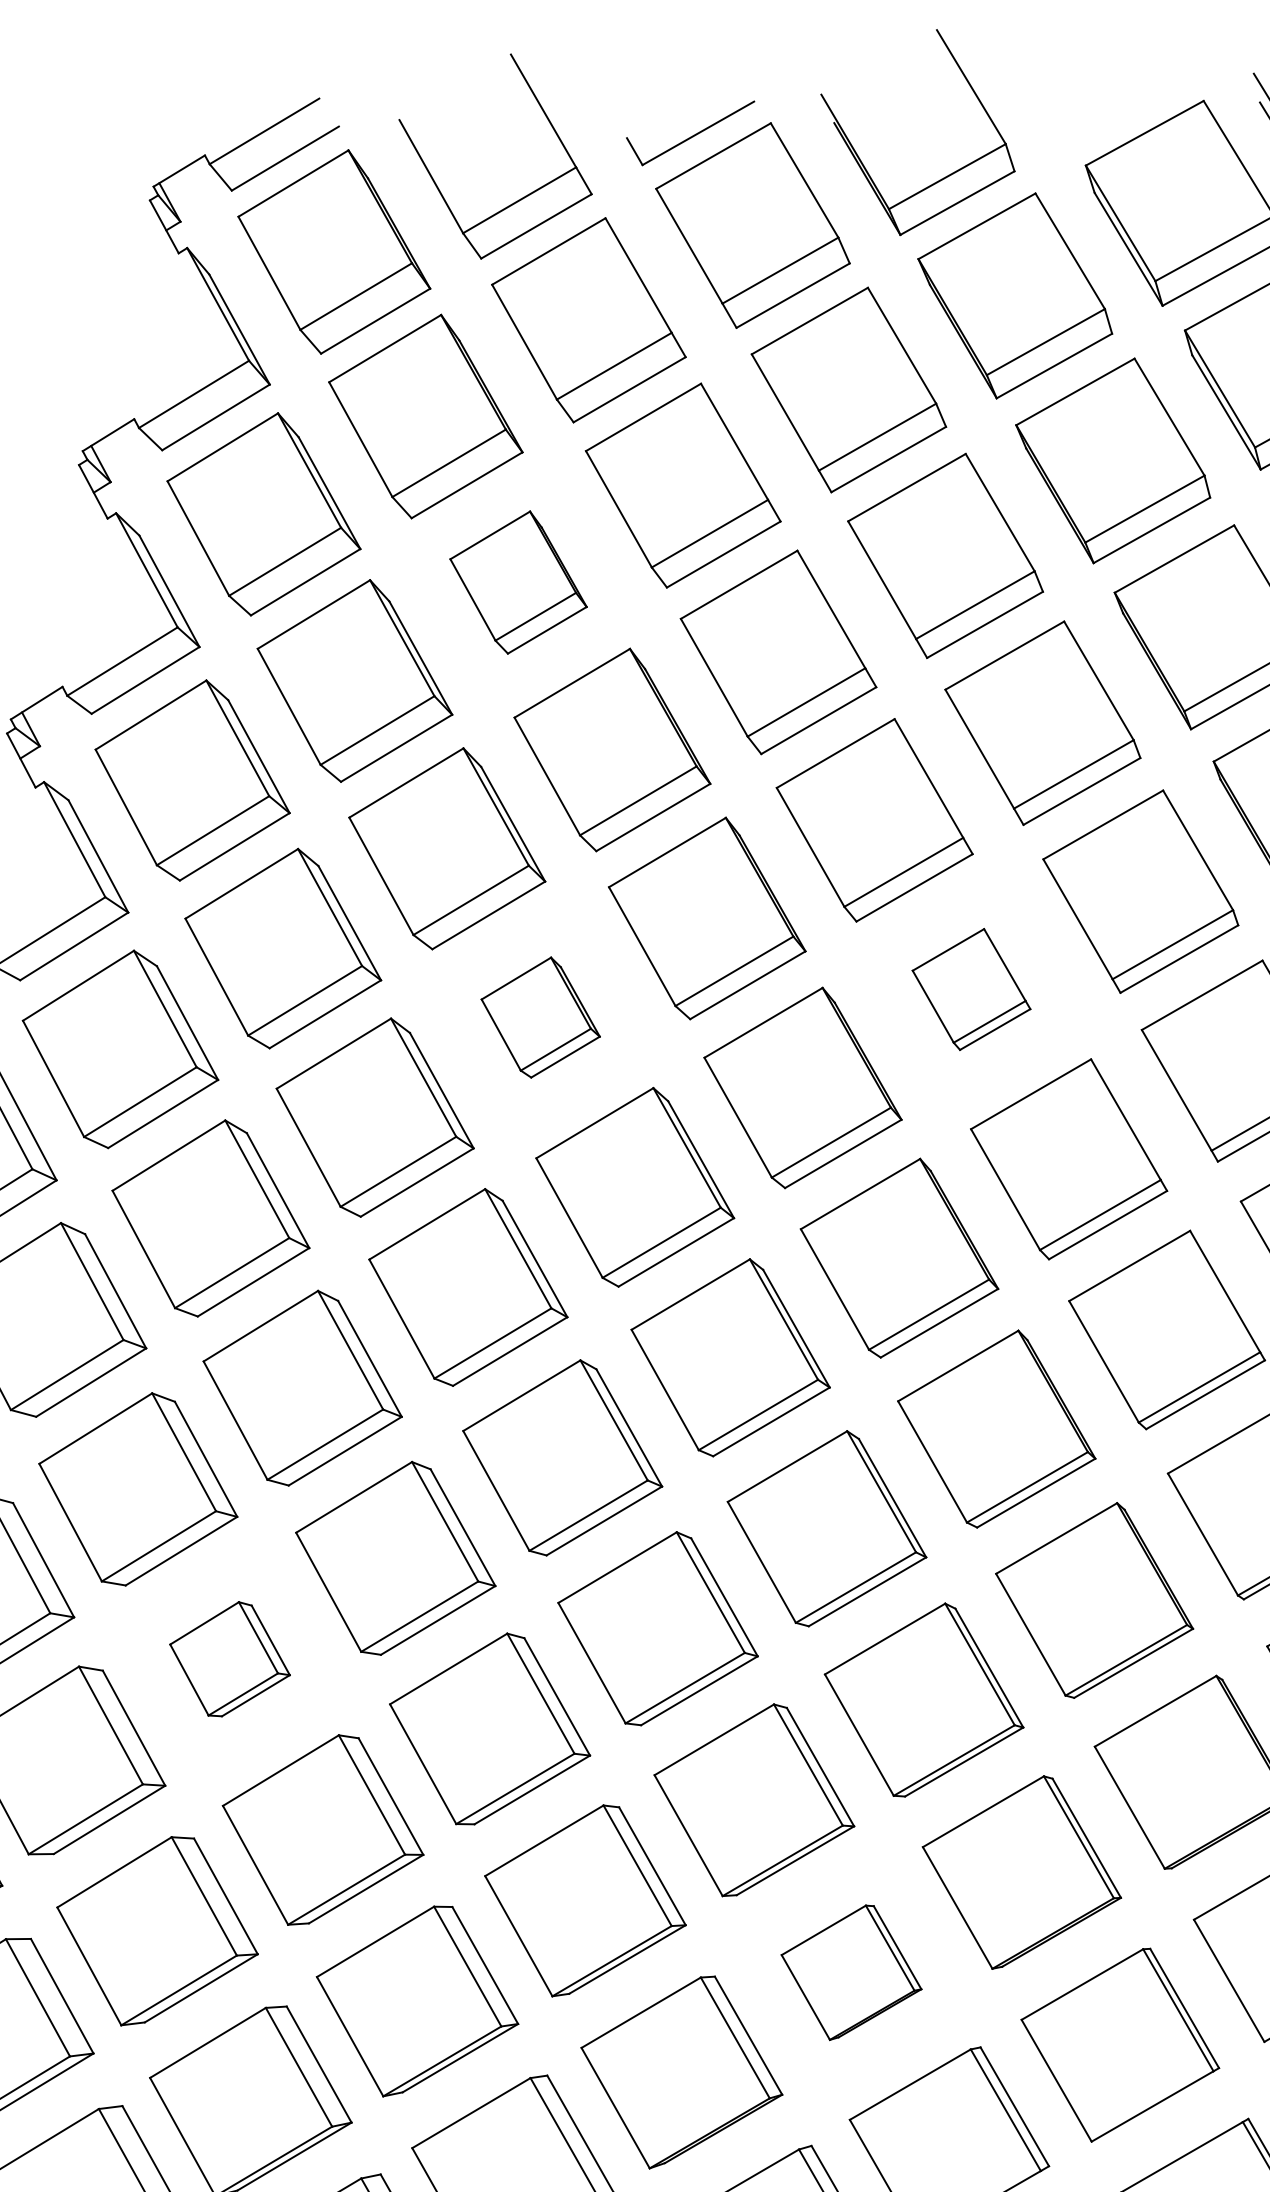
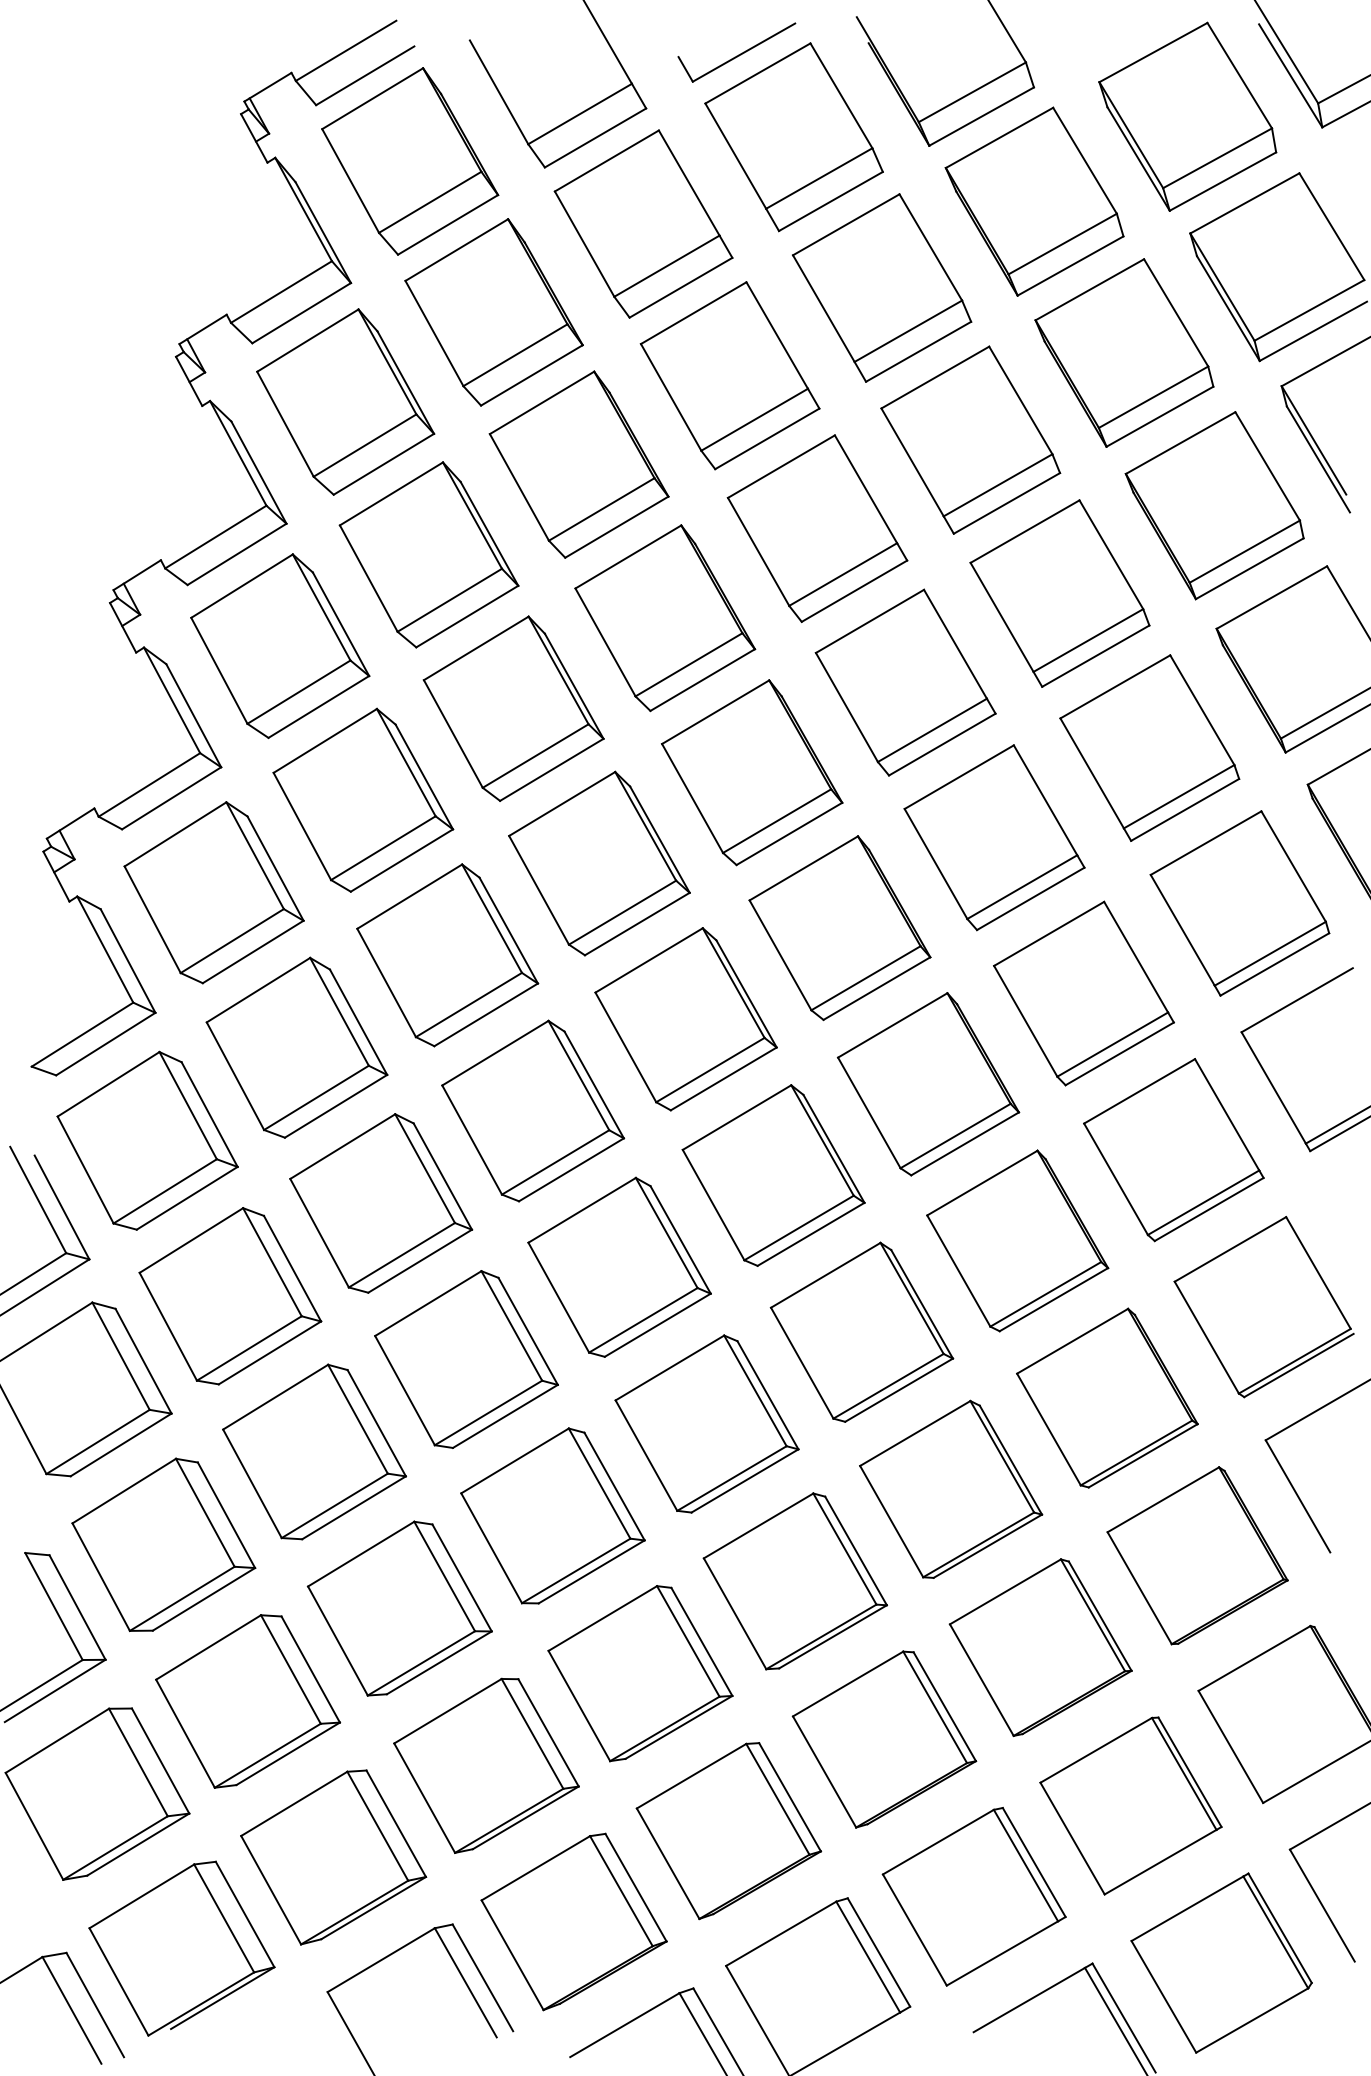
part: (517, 582) -> (578, 464), size x1.43
part: (971, 989) -> (994, 837), size x1.67
part: (540, 1017) -> (599, 863), size x1.67
part: (230, 1658) -> (314, 1451), size x1.67
part: (851, 1972) -> (884, 1739), size x1.43

